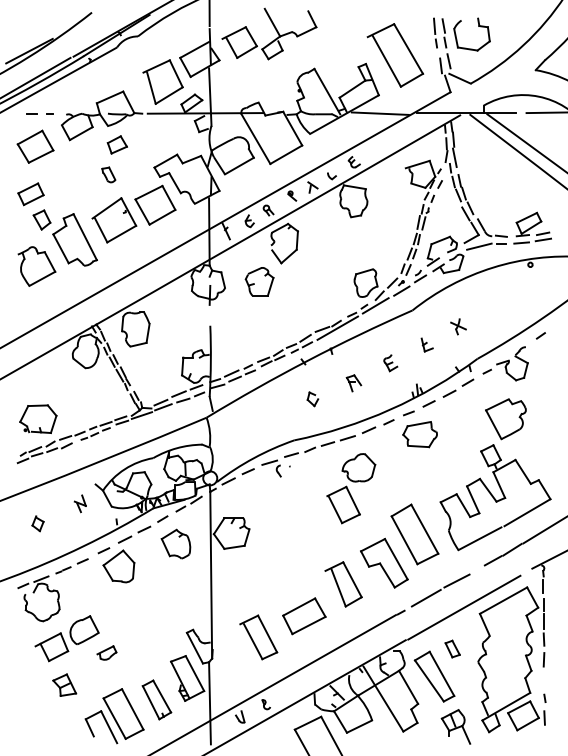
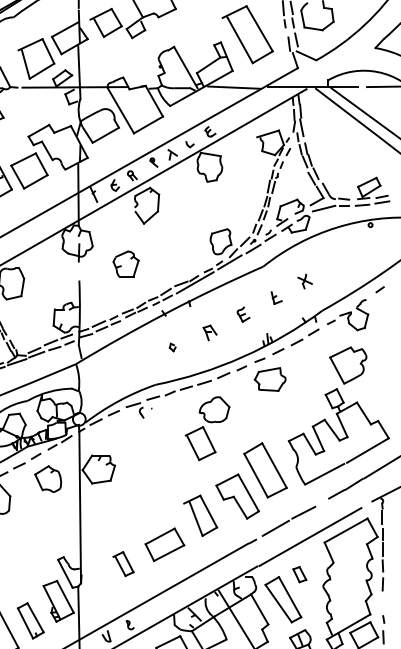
part: (259, 281) -> (125, 263), moved
part: (312, 399) -> (172, 347), size x0.6
part: (258, 637) -> (123, 564), size x0.6

